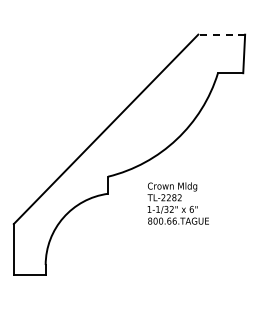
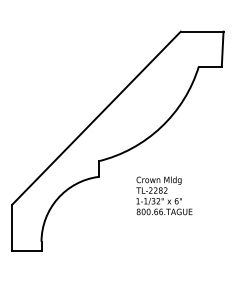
line: (221, 34) -> (201, 31), dashed -> solid
text: (177, 203) -> (163, 195), moved

